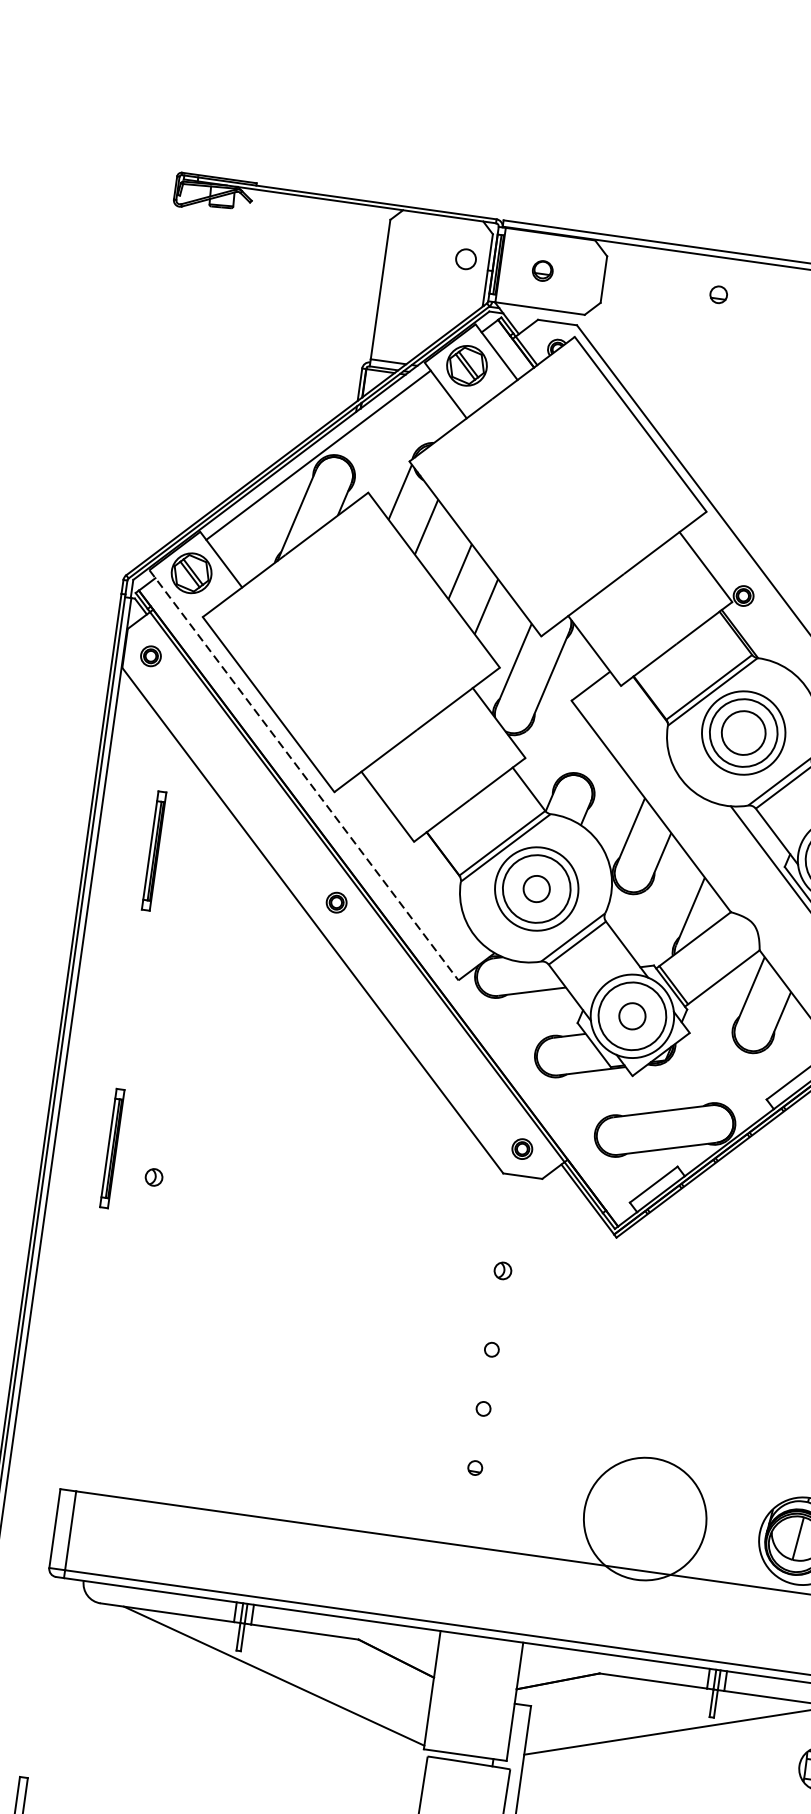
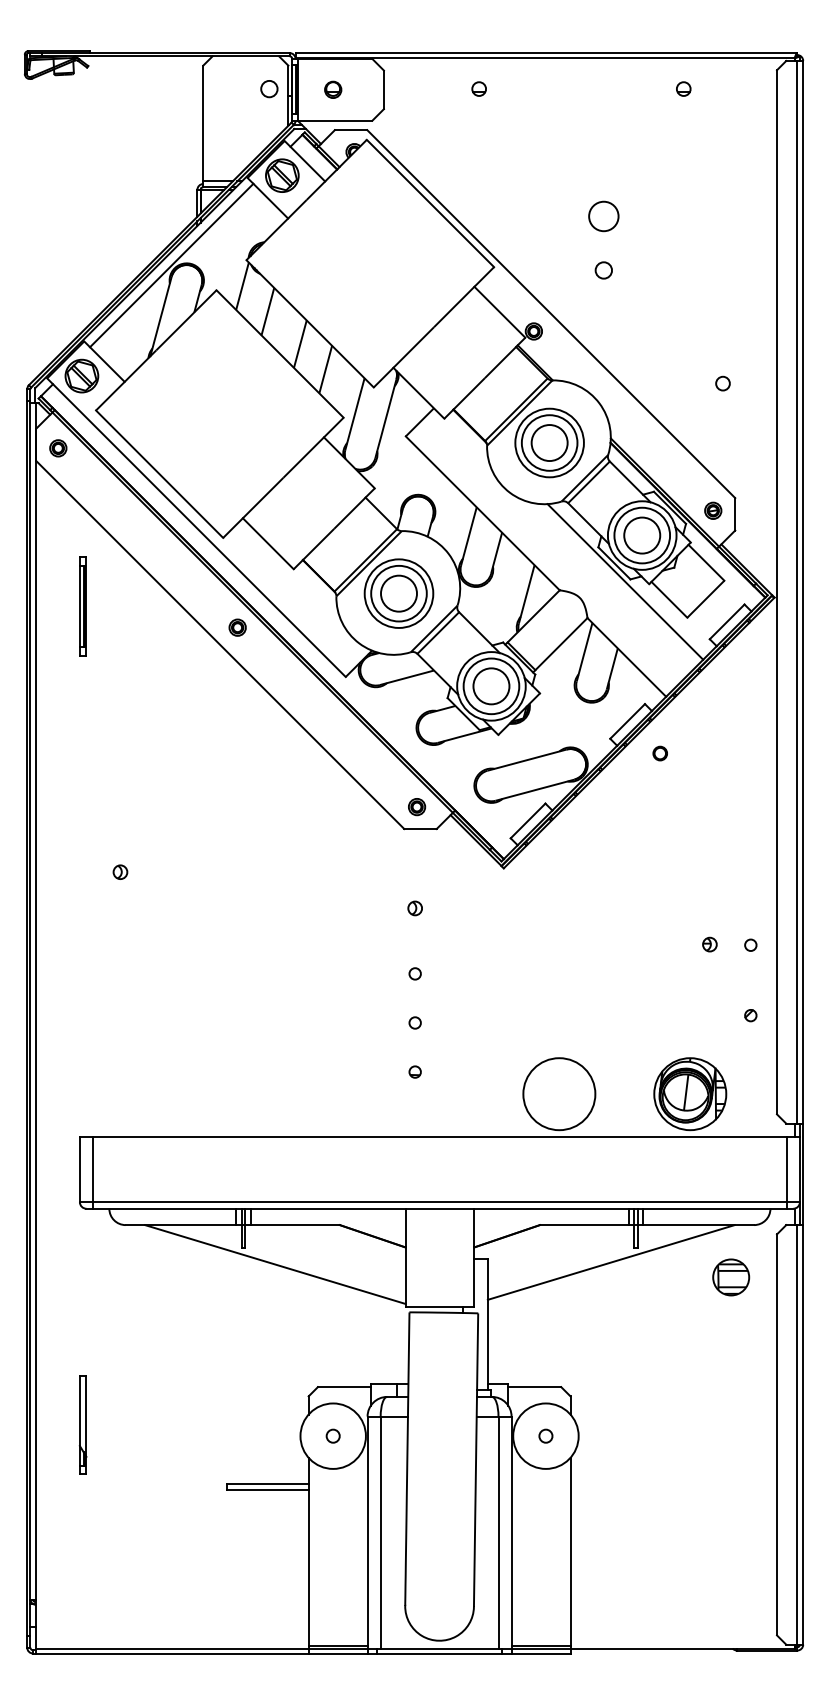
line: (303, 776) -> (196, 528), dashed -> solid
circle: (537, 888) -> (399, 593), size x1.67
circle: (632, 1016) -> (491, 686), size x1.67
part: (111, 1148) -> (82, 853), removed
circle: (645, 1519) -> (559, 1094), size x0.71

